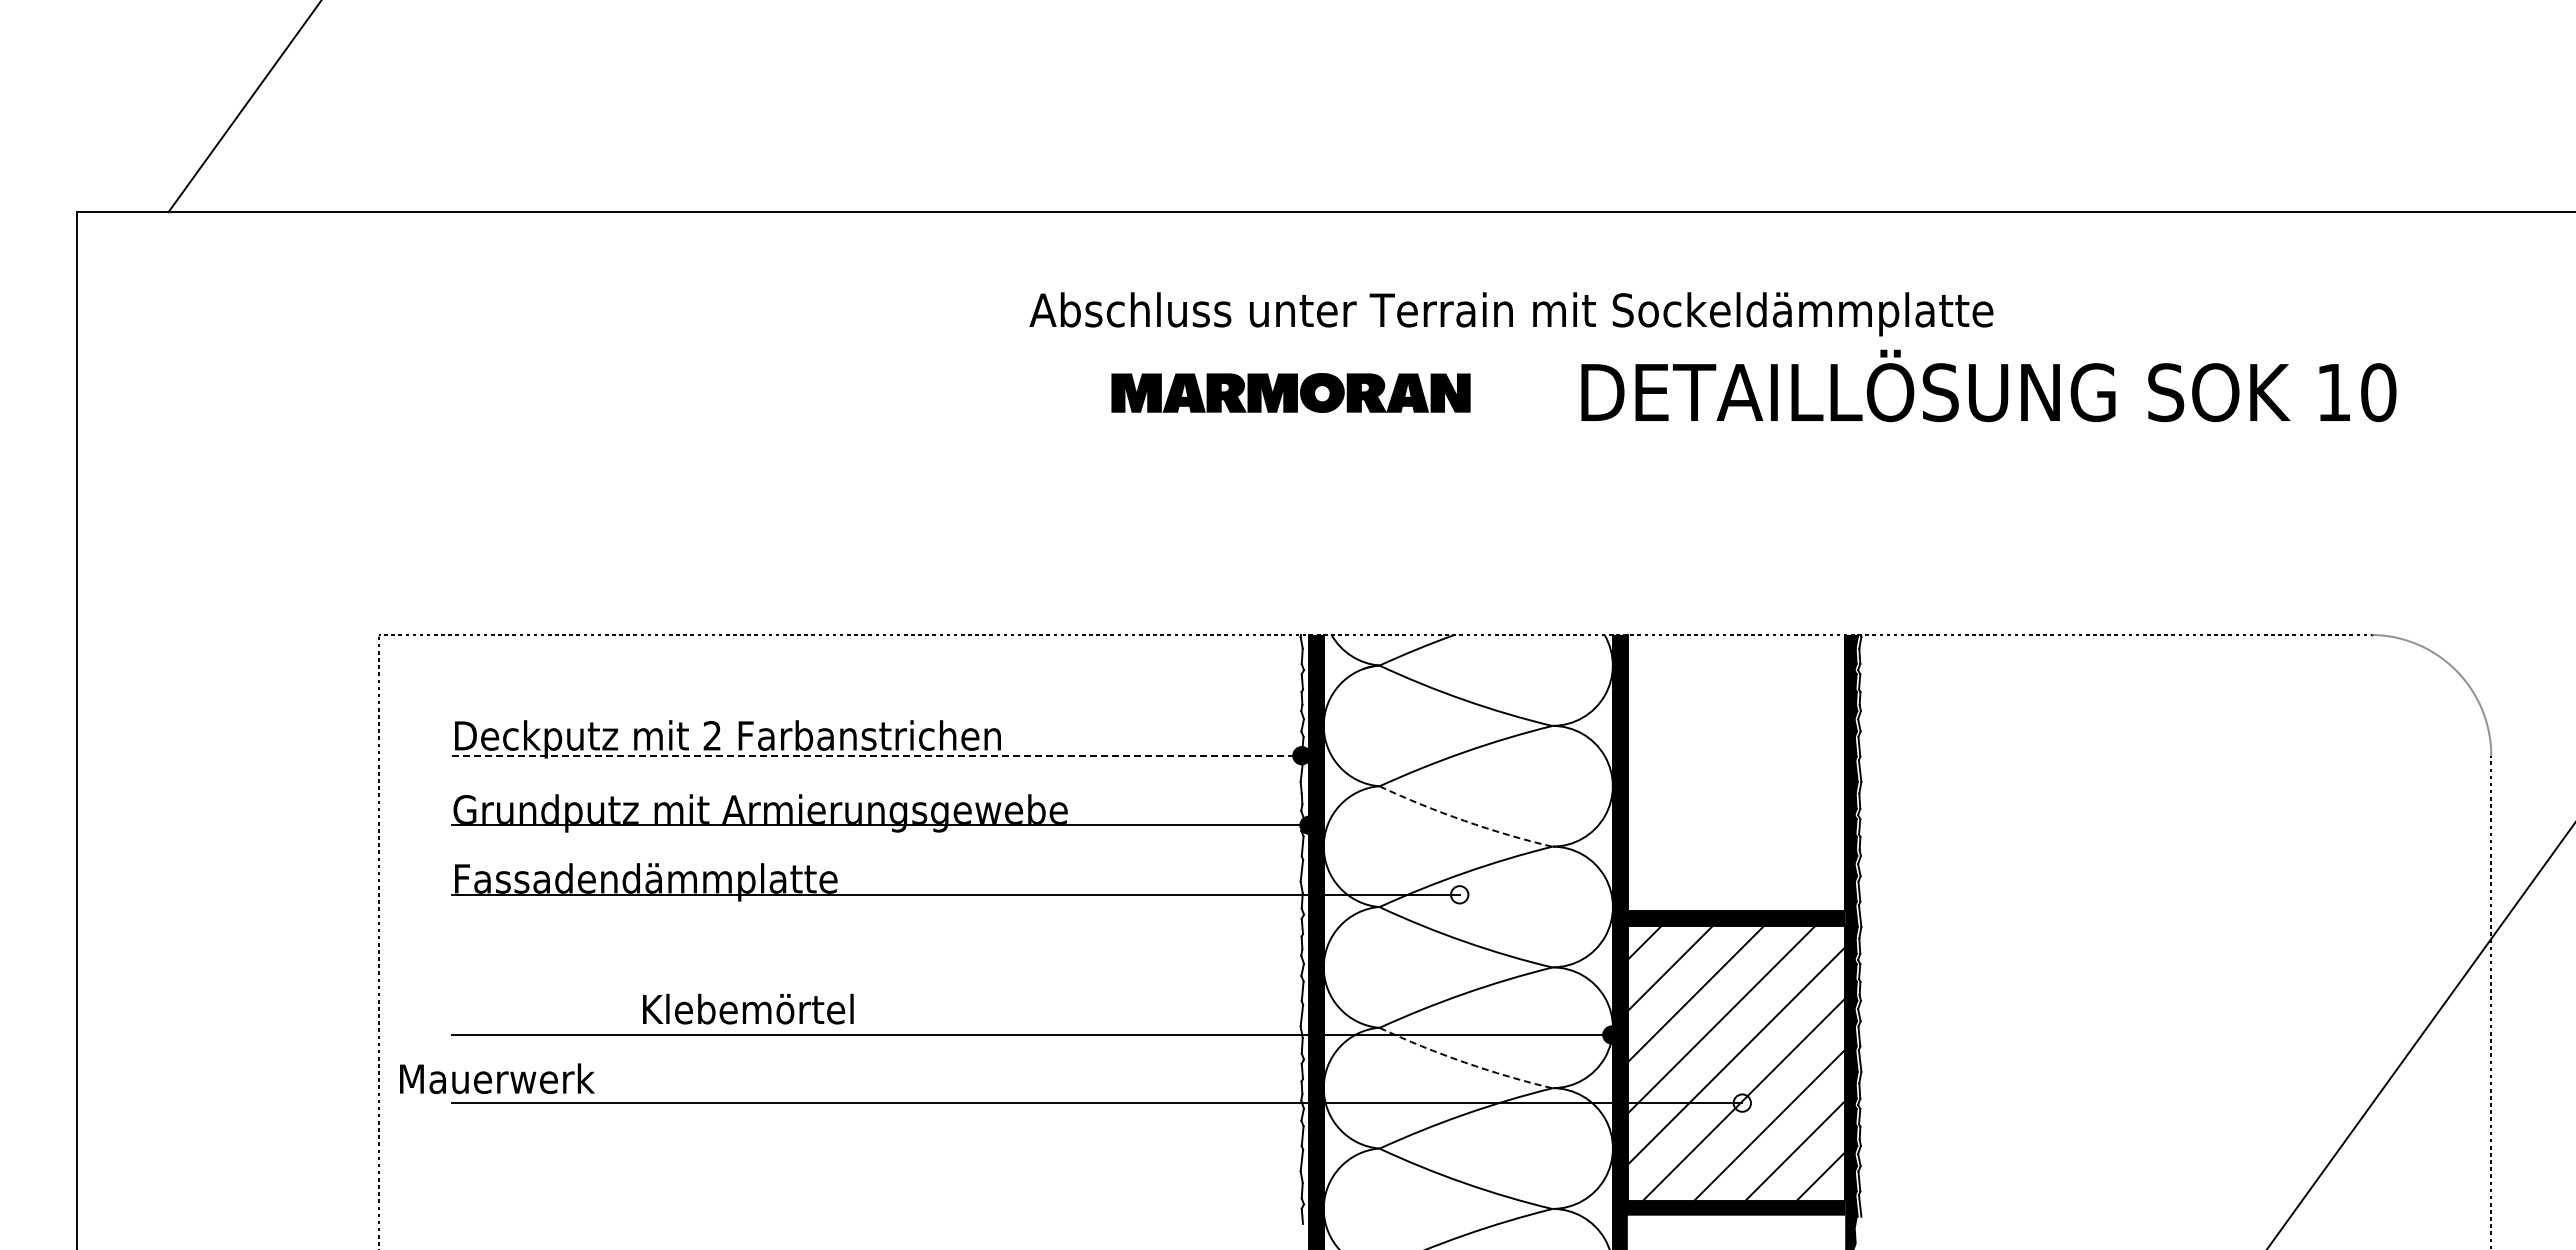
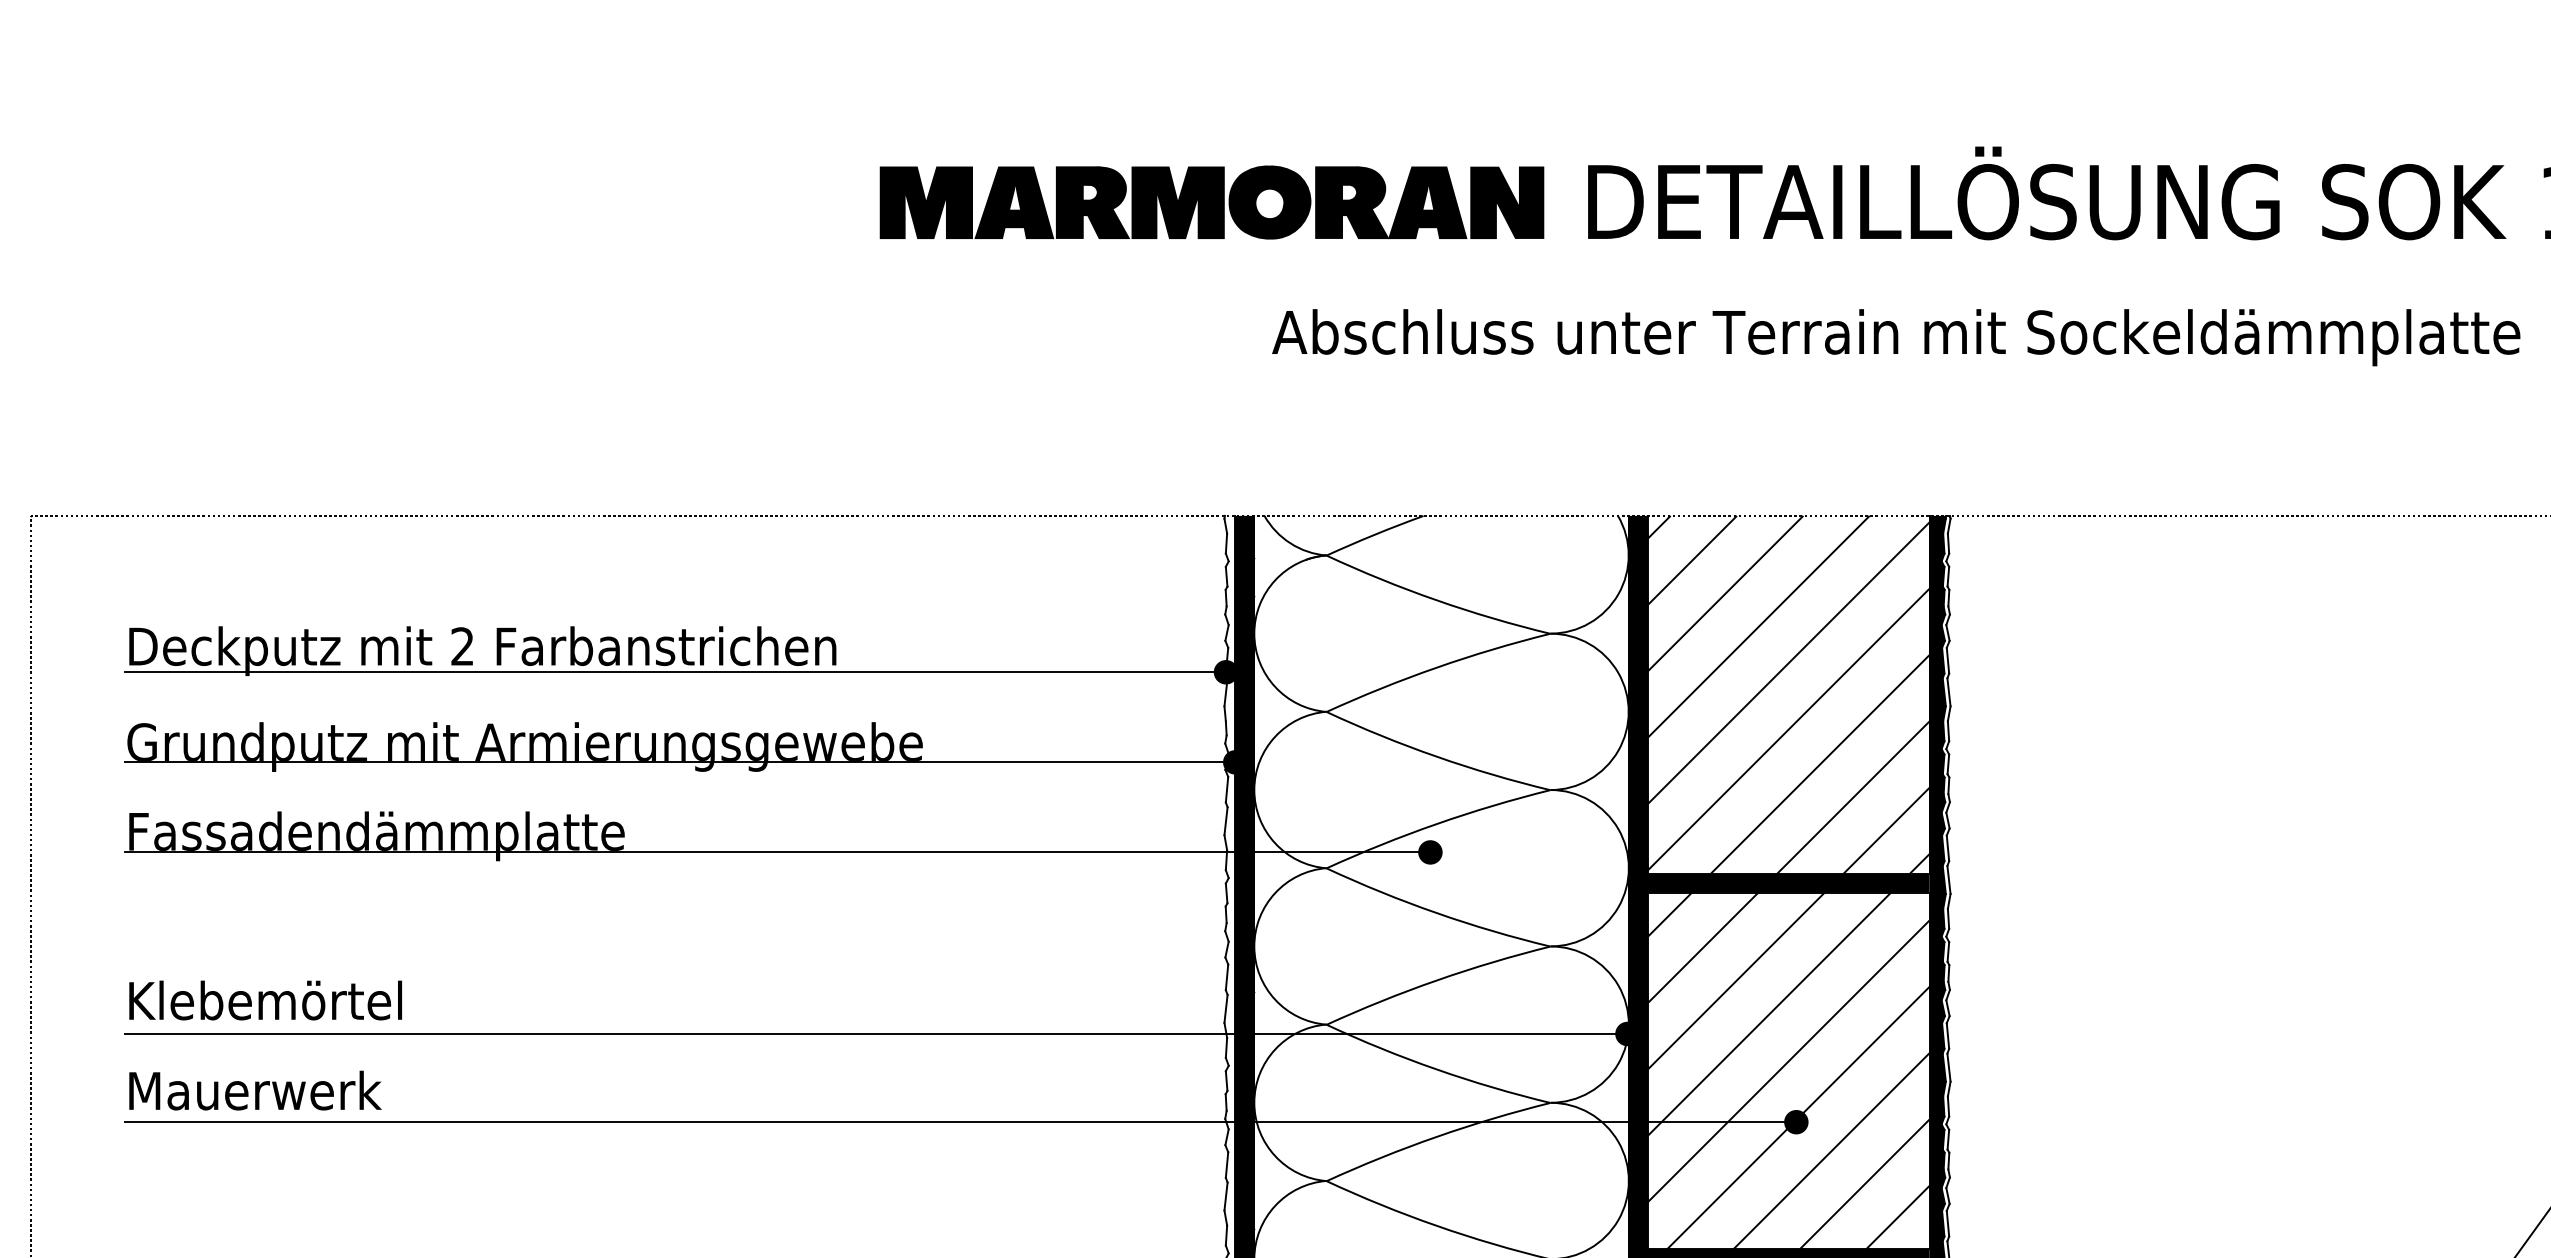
text: (1511, 314) -> (1896, 337), moved
part: (1290, 392) -> (1211, 201), size x1.43
line: (877, 755) -> (676, 672), dashed -> solid
hatch: (1736, 772) -> (1788, 694), added
arc: (1464, 820) -> (1436, 756), dashed -> solid
fill: (1459, 894) -> (1430, 852), added
text: (748, 1008) -> (265, 999), moved
arc: (1464, 1062) -> (1436, 1069), dashed -> solid
text: (497, 1078) -> (255, 1090), moved
fill: (1742, 1102) -> (1796, 1121), added

